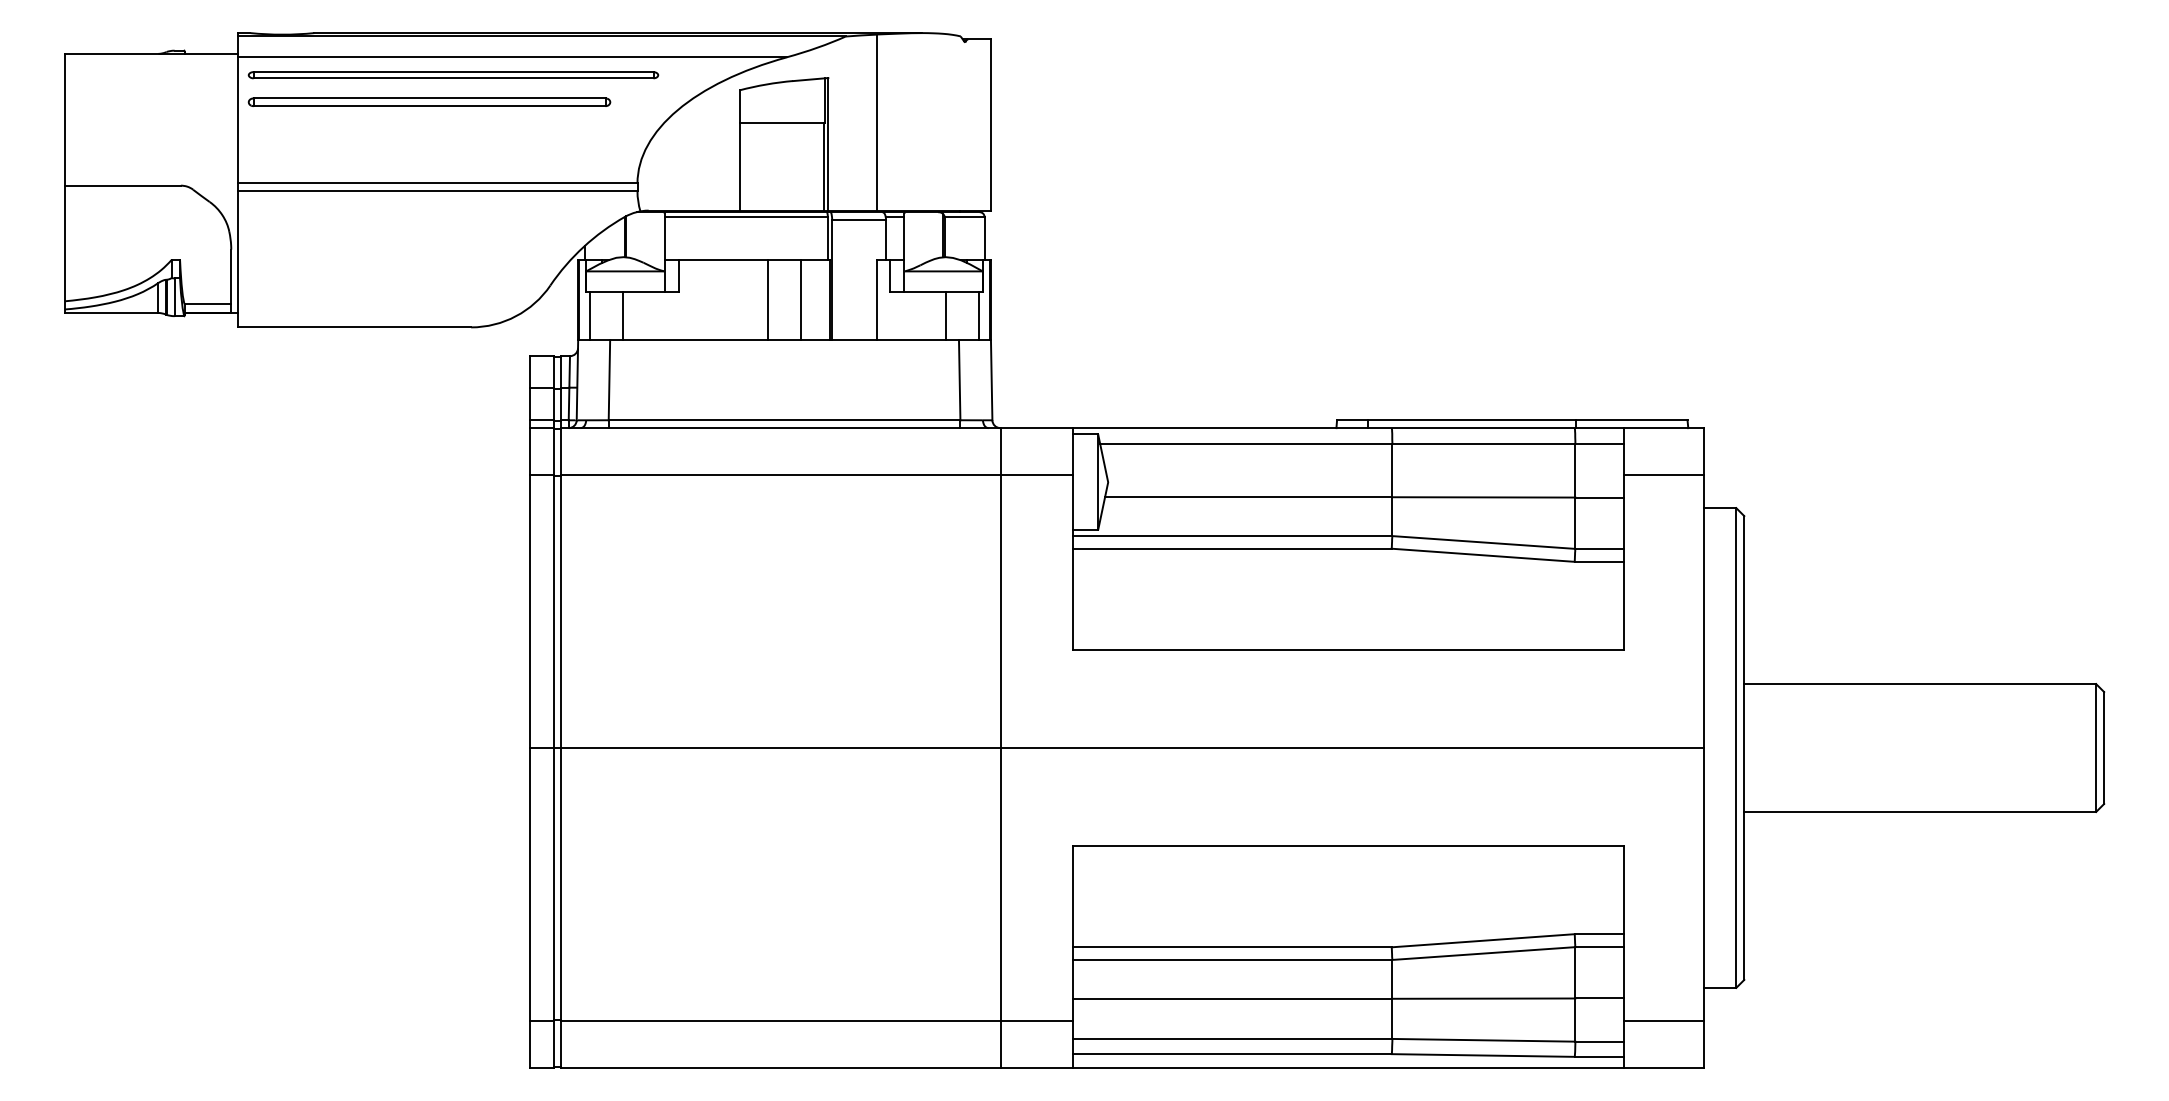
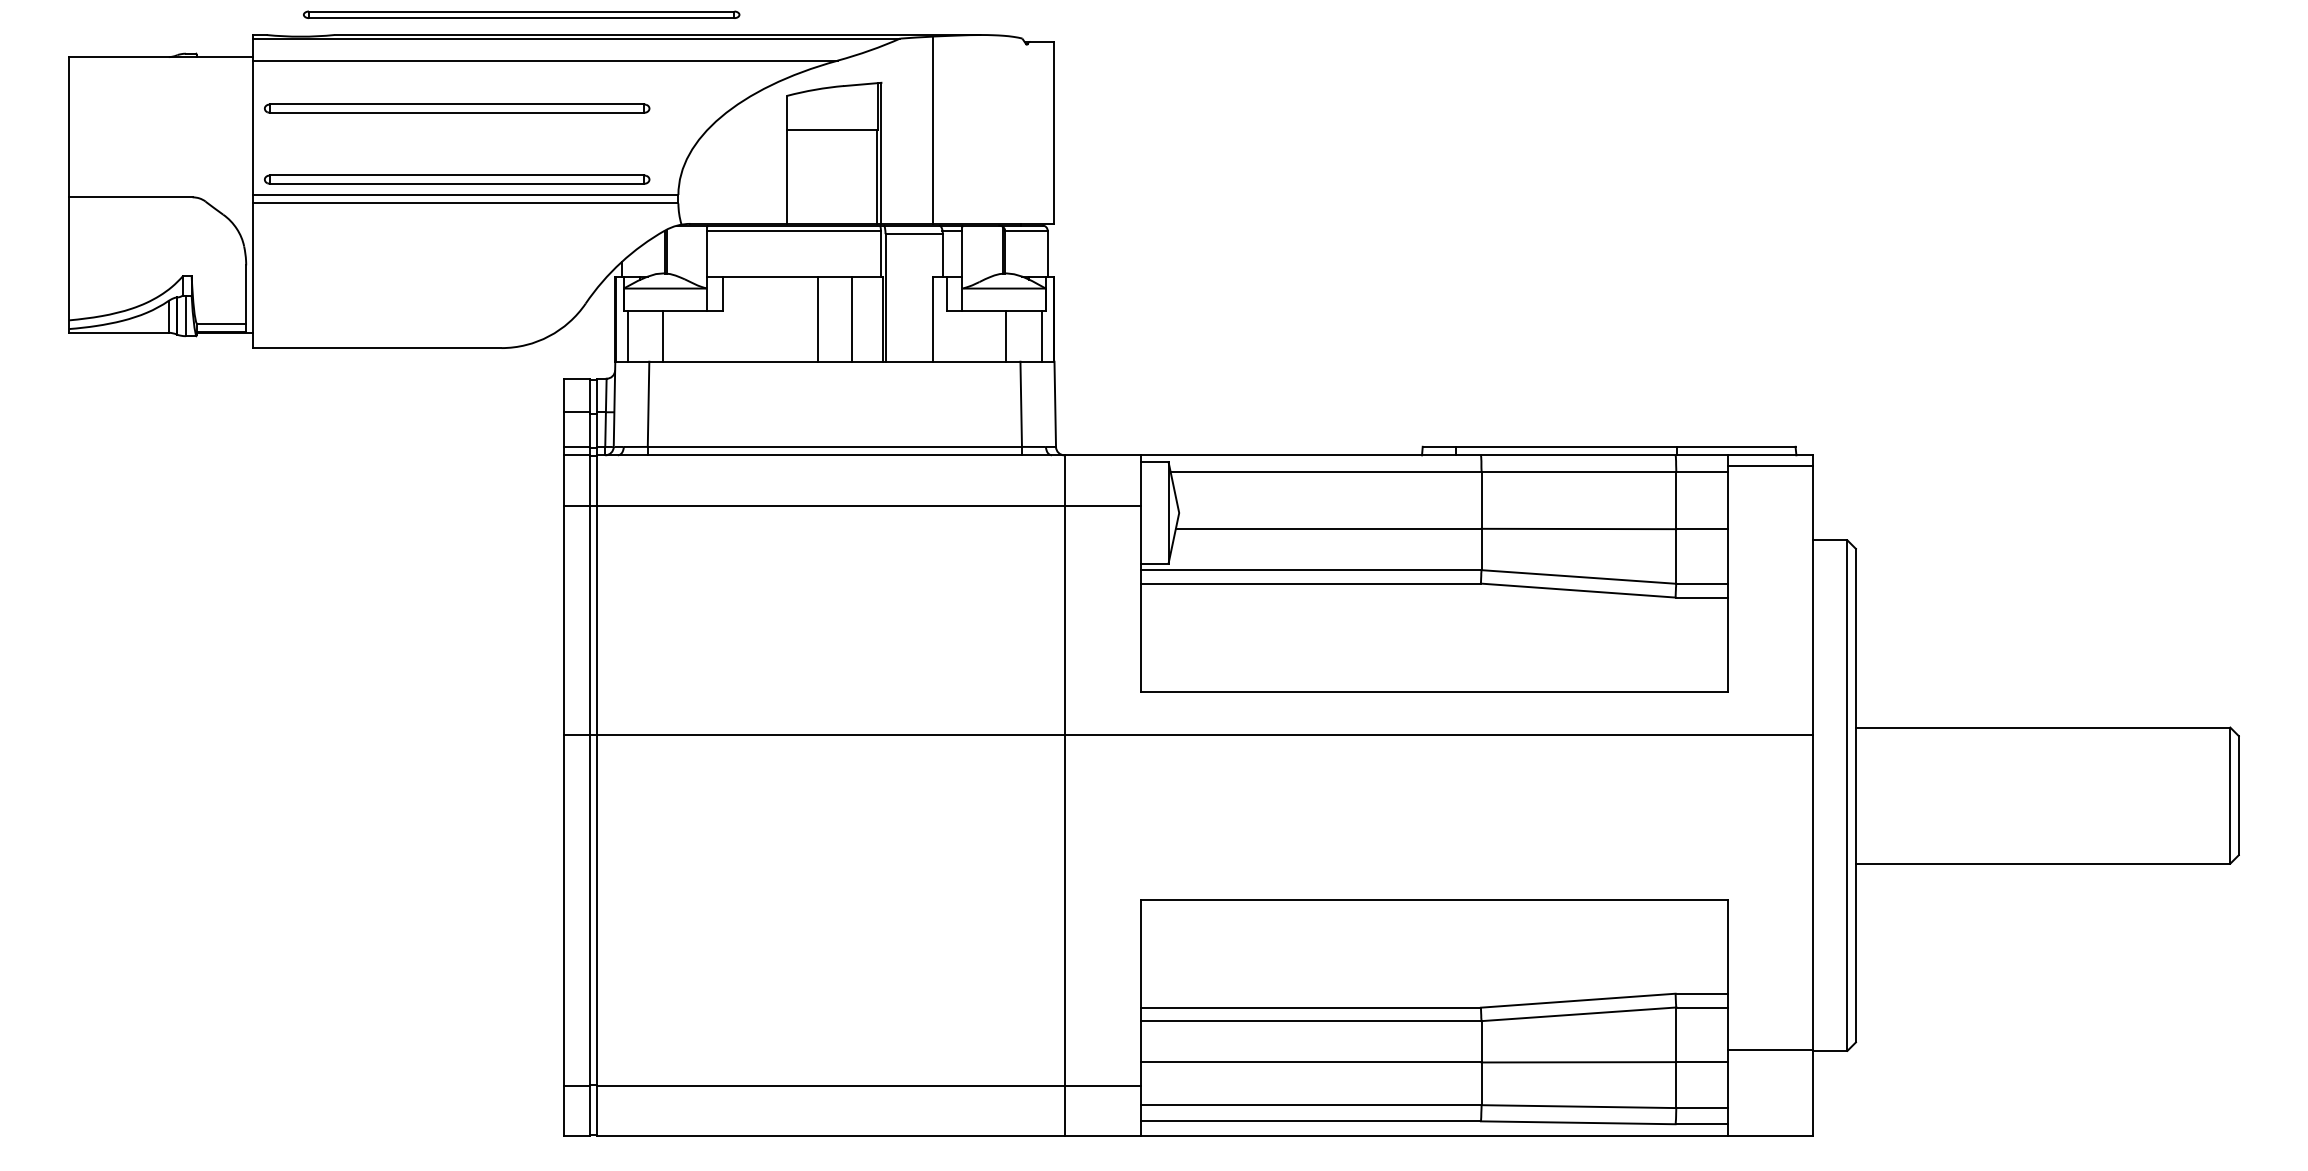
part: (453, 74) -> (521, 14), moved
part: (429, 168) -> (457, 179), added
line: (1663, 475) -> (1770, 465), moved
line: (1116, 747) -> (1188, 734), moved
line: (1663, 1020) -> (1770, 1049), moved

